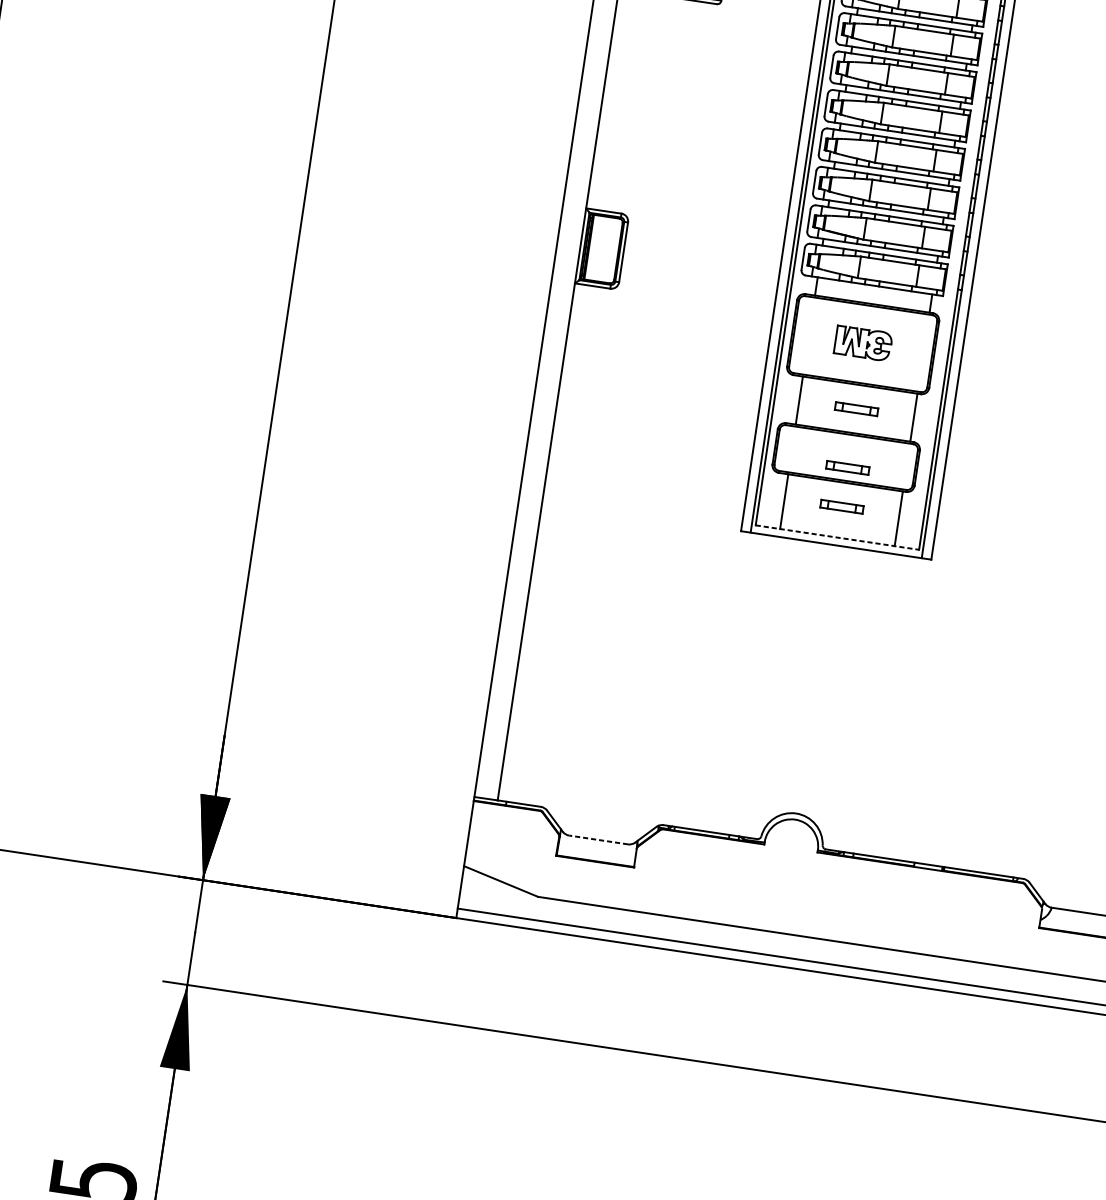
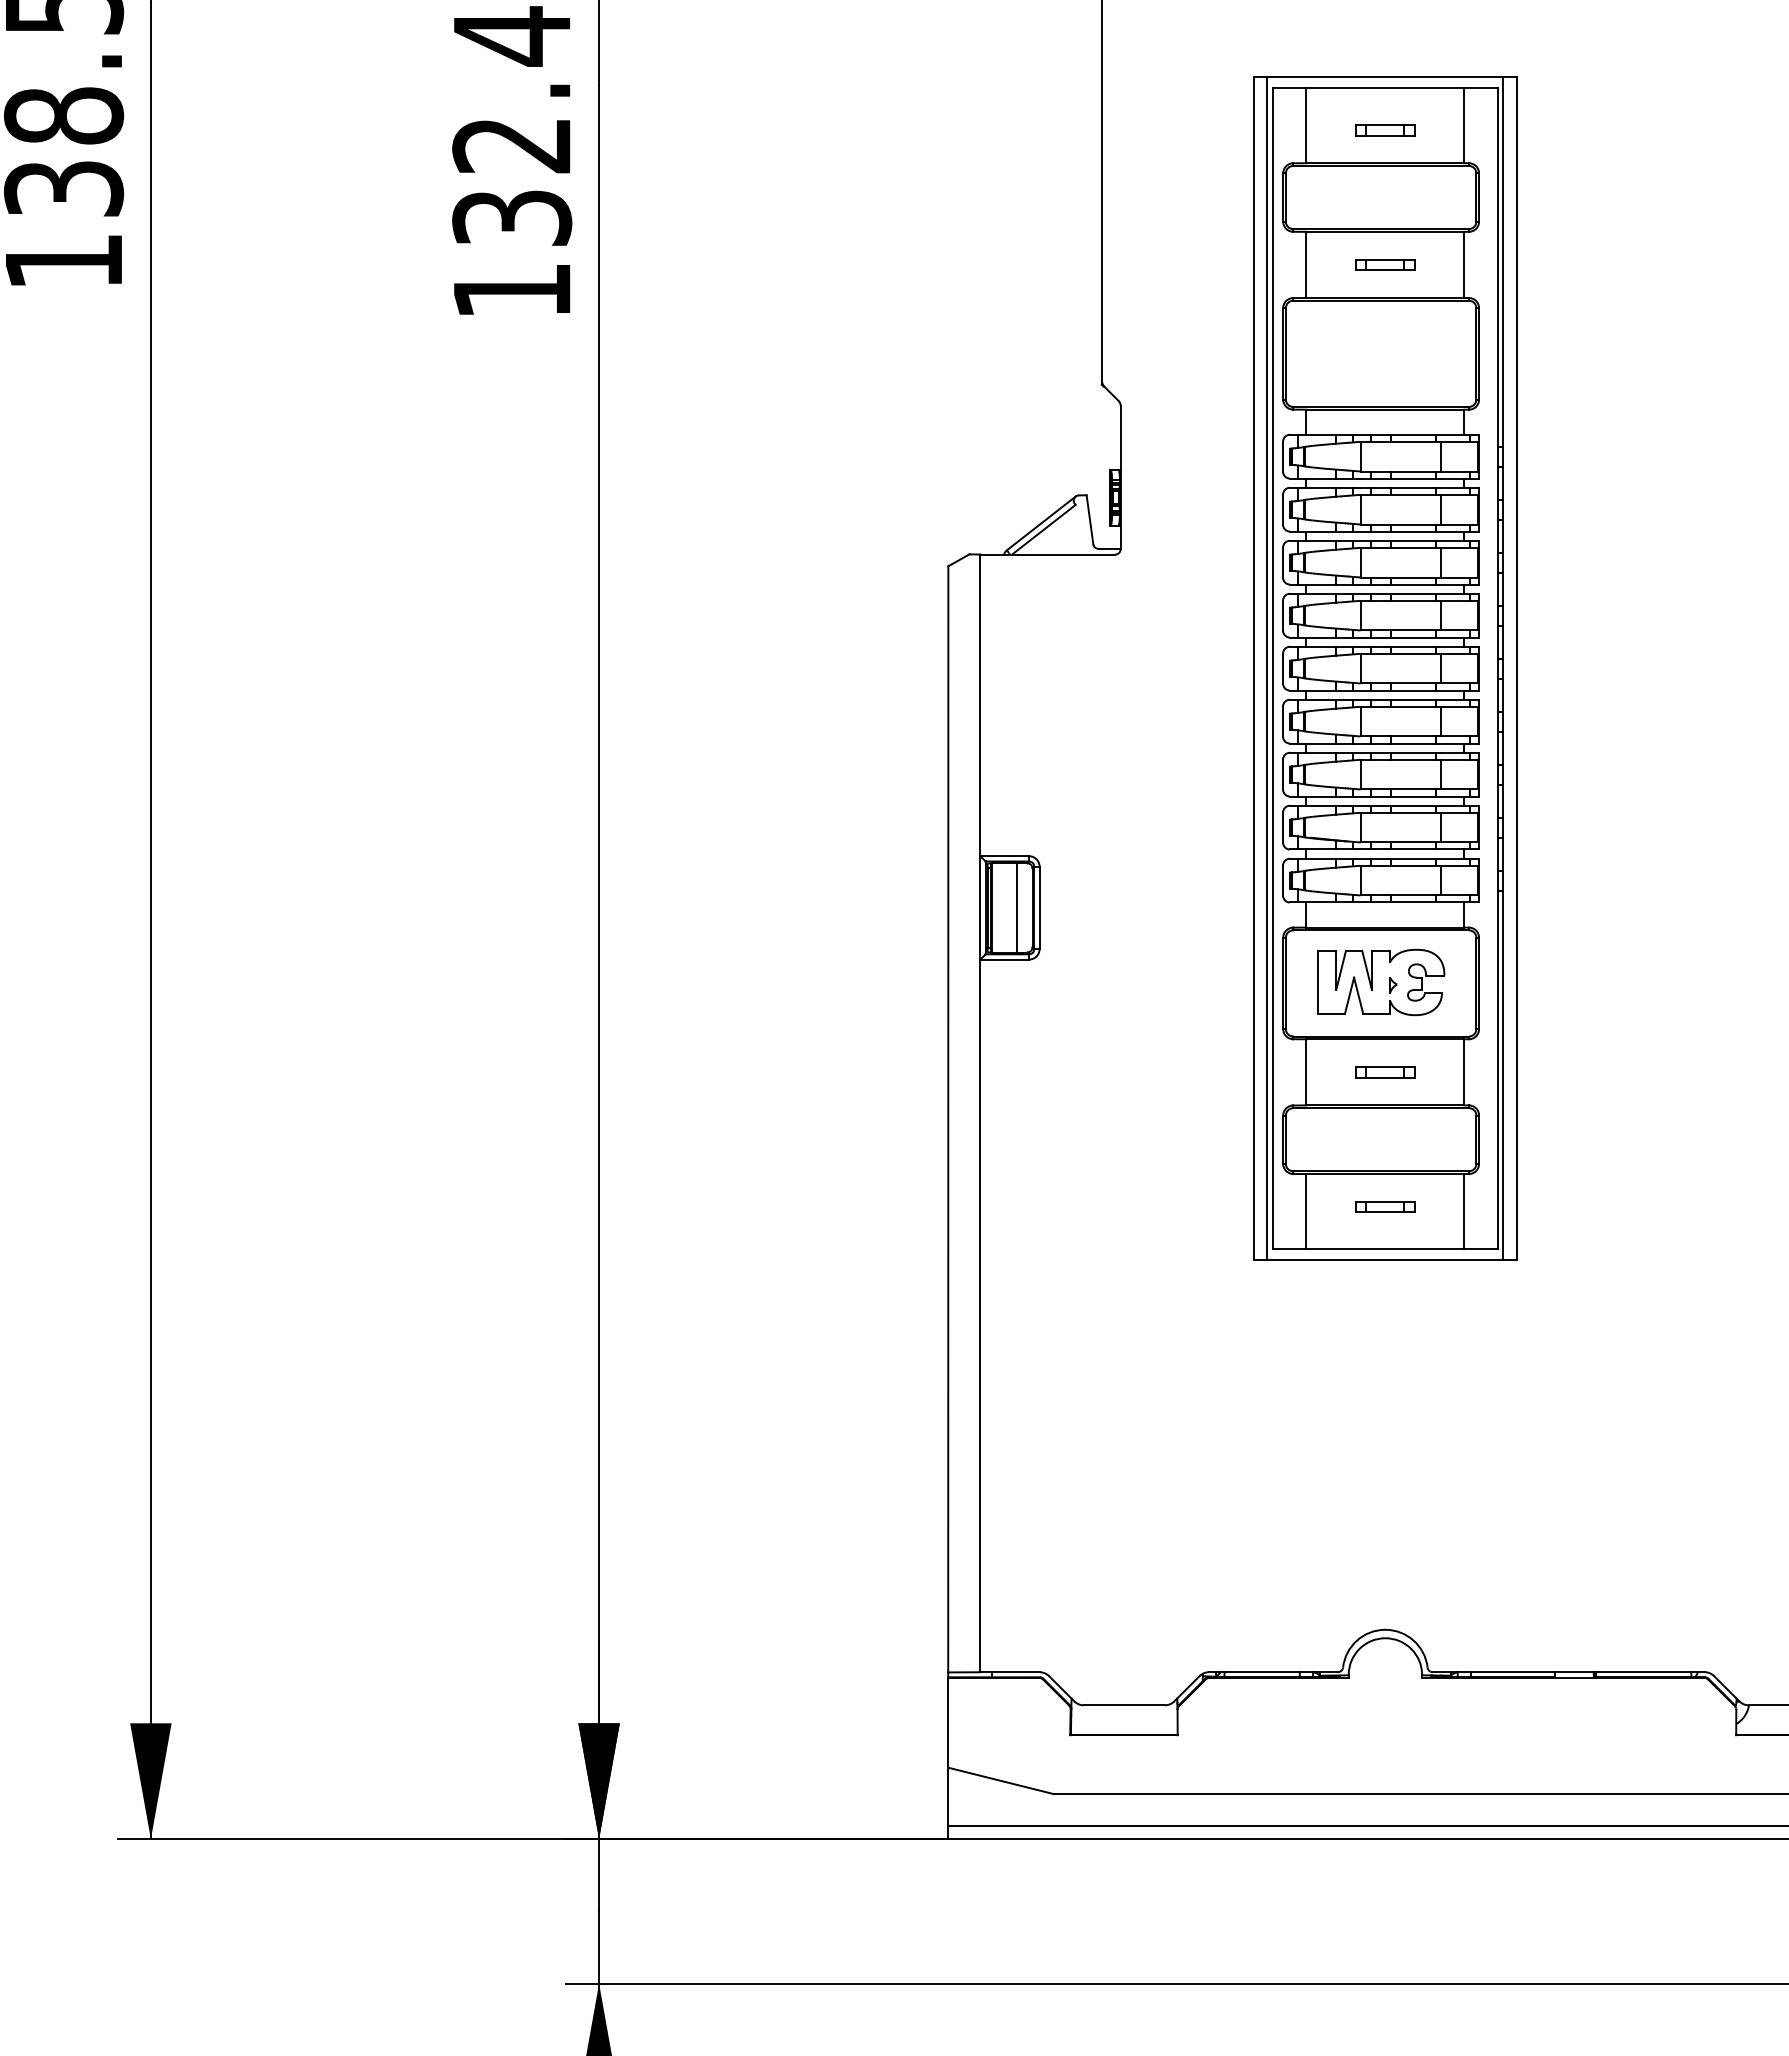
line: (607, 249) -> (1017, 907), added
part: (863, 343) -> (1381, 982), size x1.67
part: (847, 467) -> (1385, 1153), removed
line: (837, 537) -> (1385, 1249), dashed -> solid
line: (598, 840) -> (1124, 1705), dashed -> solid

